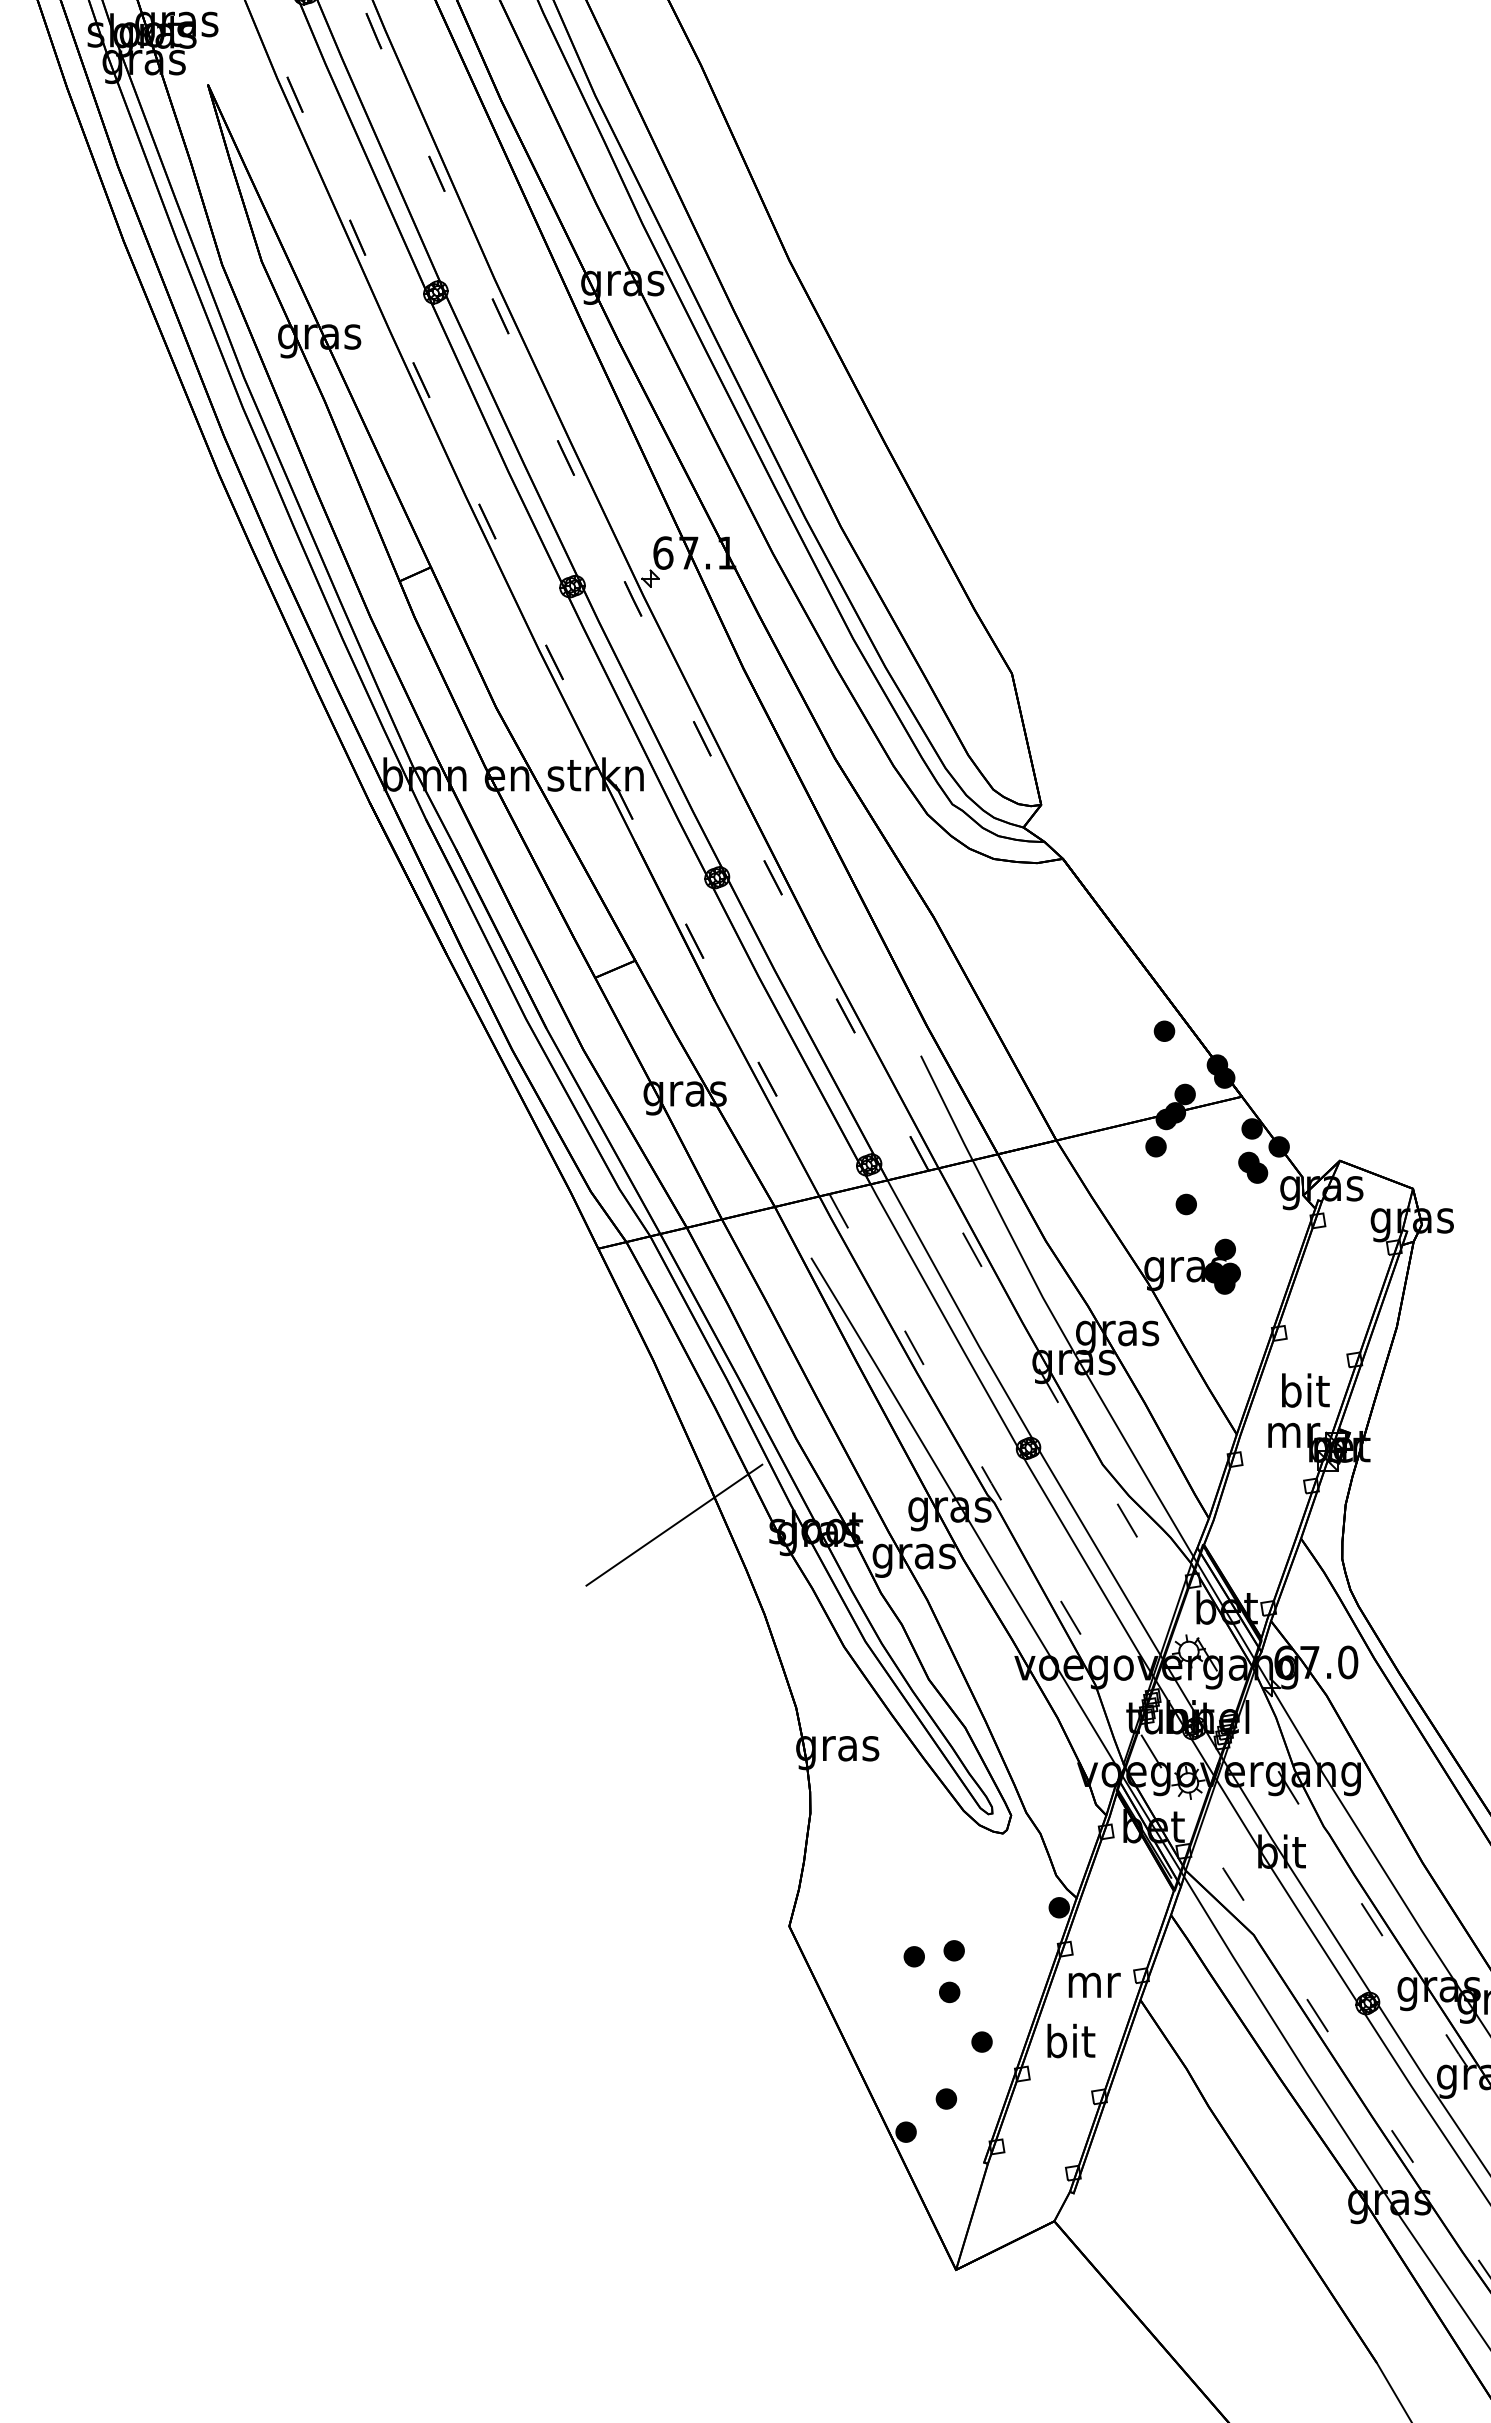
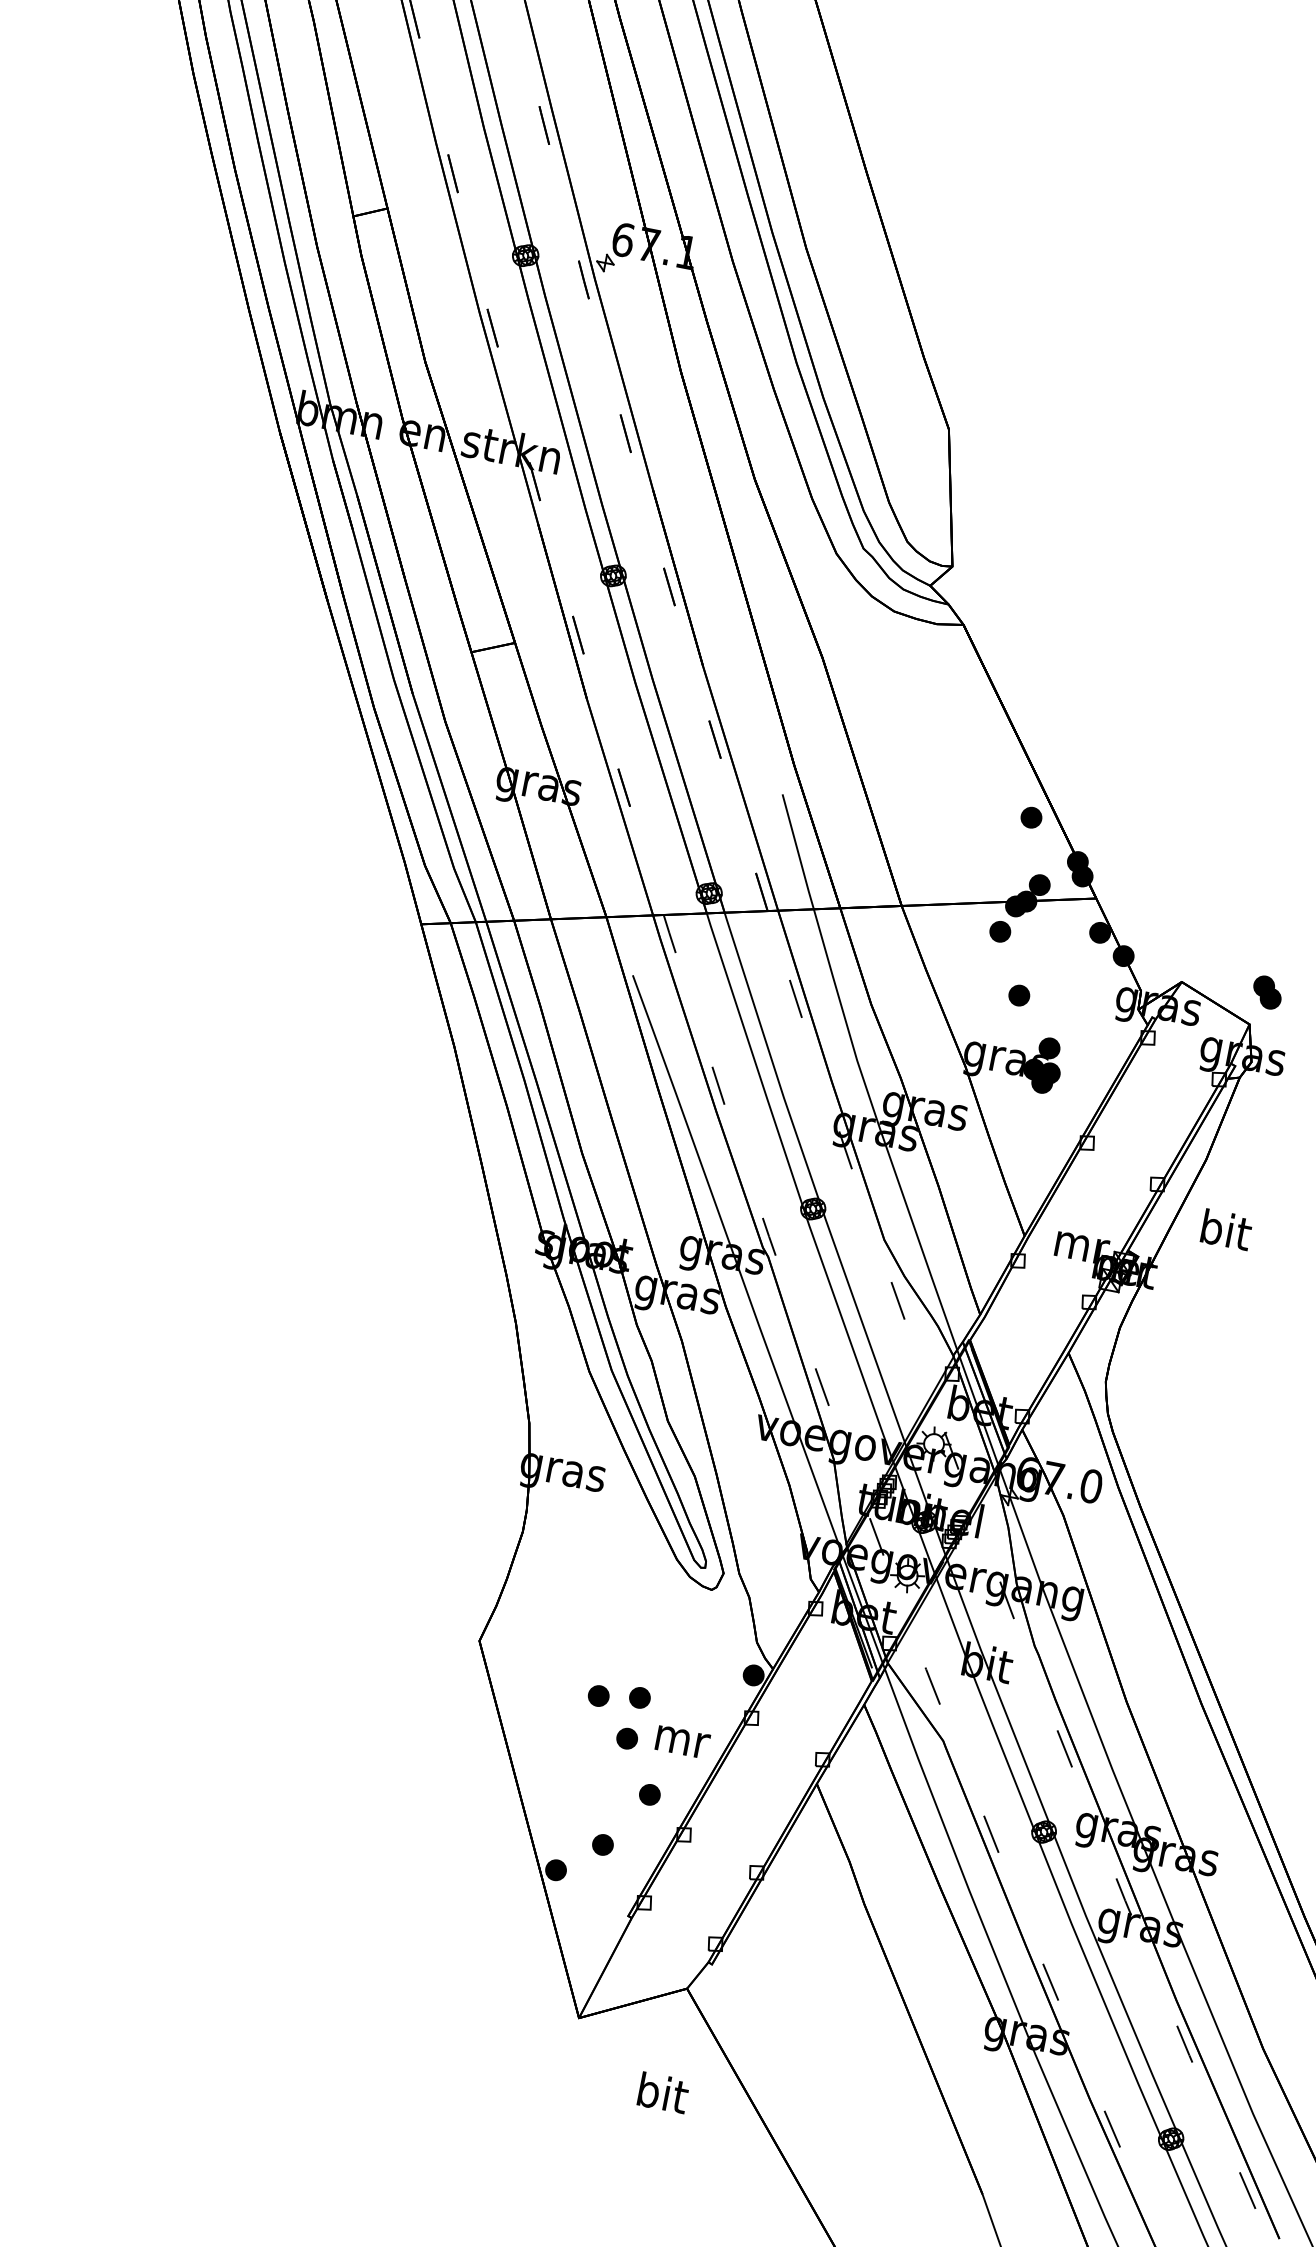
part: (1253, 1167) -> (1267, 992), moved
text: (1305, 1390) -> (1226, 1229), moved
line: (674, 1524) -> (443, 1215), removed
text: (1094, 1984) -> (682, 1741), moved
text: (1071, 2040) -> (663, 2092), moved

